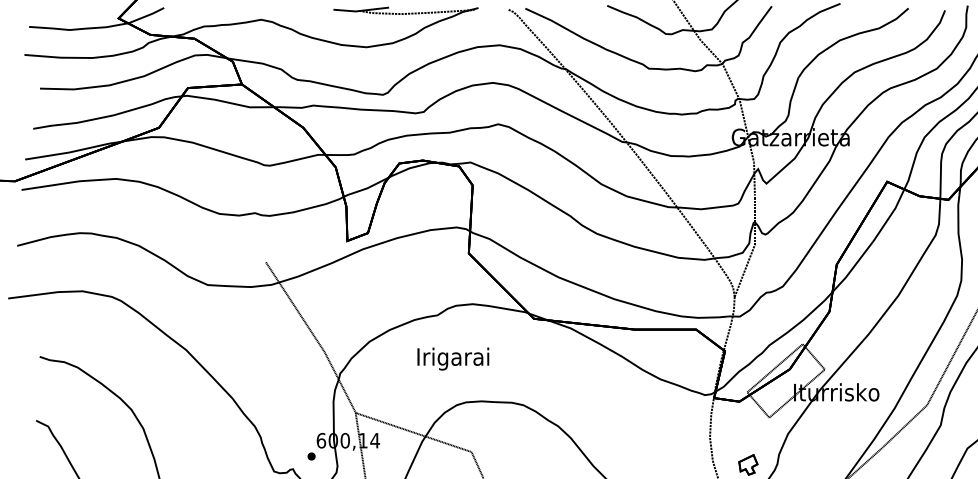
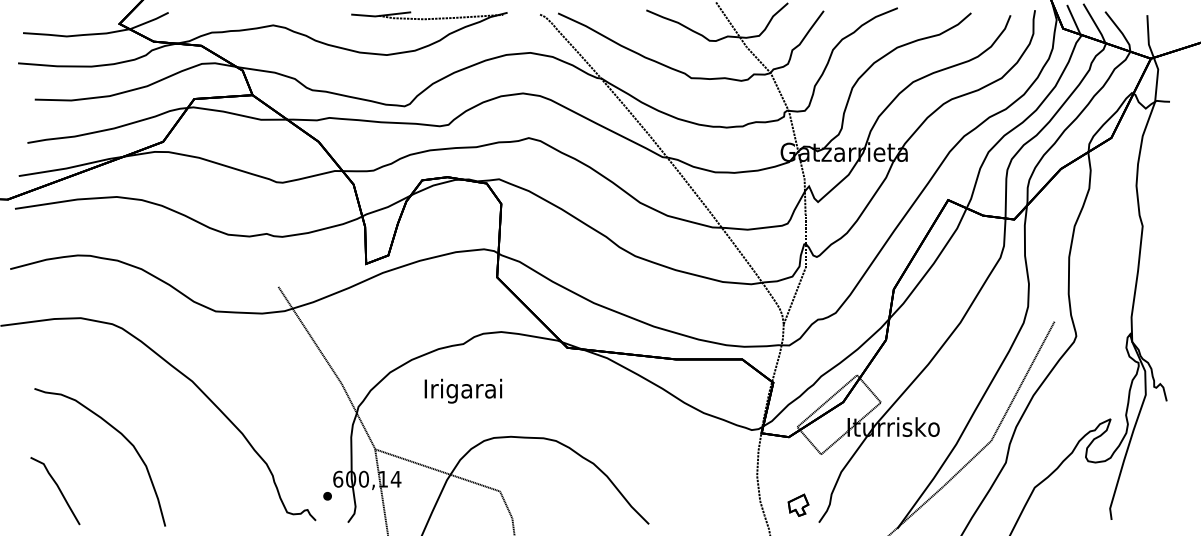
text: (453, 358) -> (463, 390), moved

